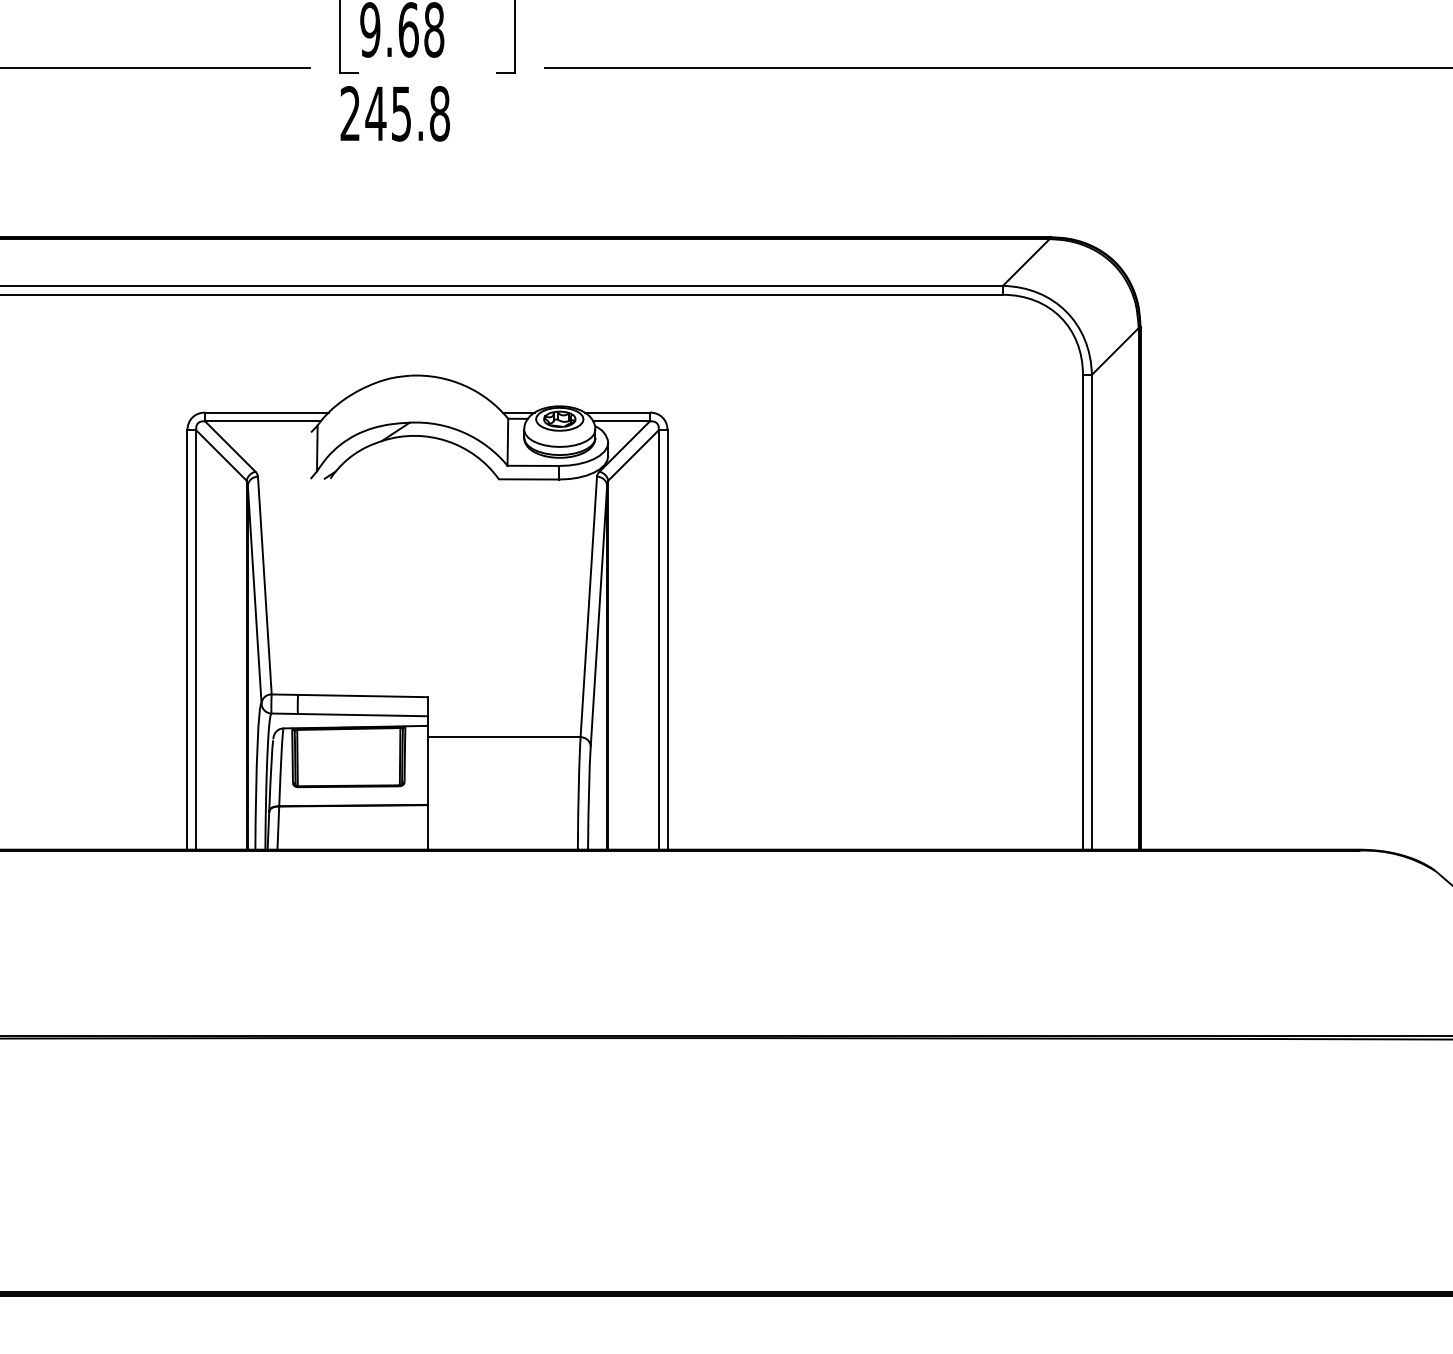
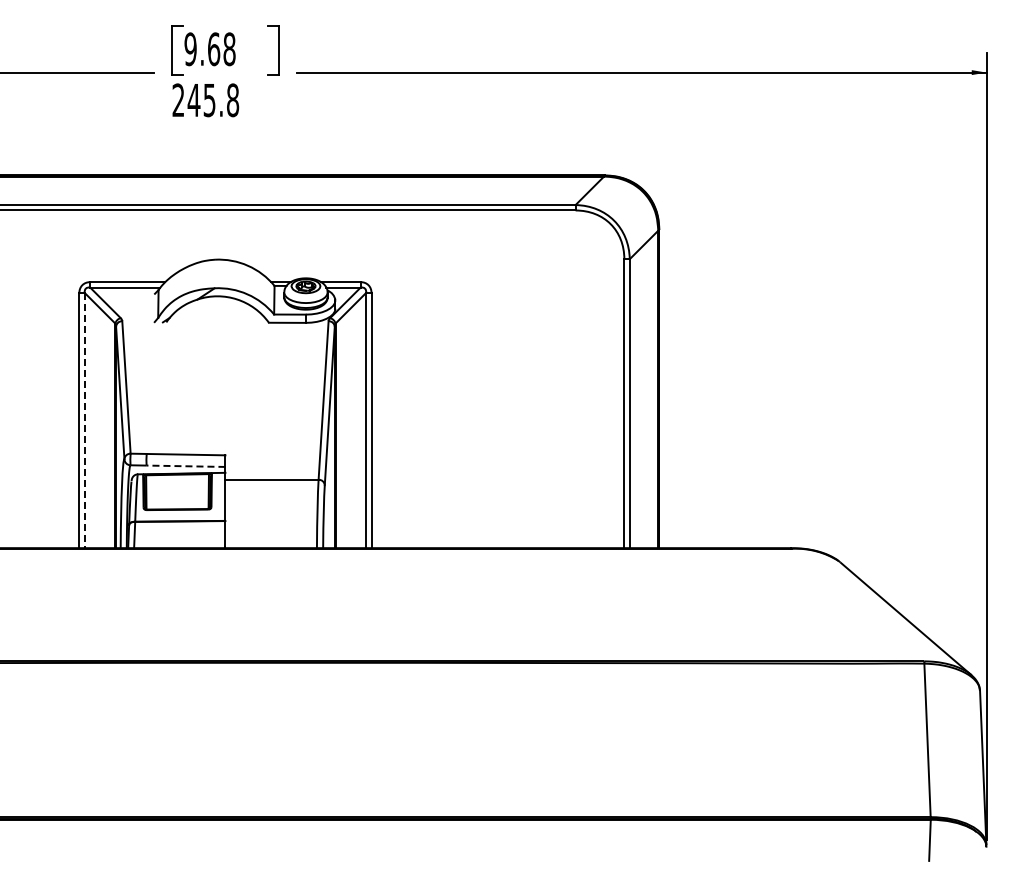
line: (195, 639) -> (84, 420), solid -> dashed
line: (361, 715) -> (185, 466), solid -> dashed

